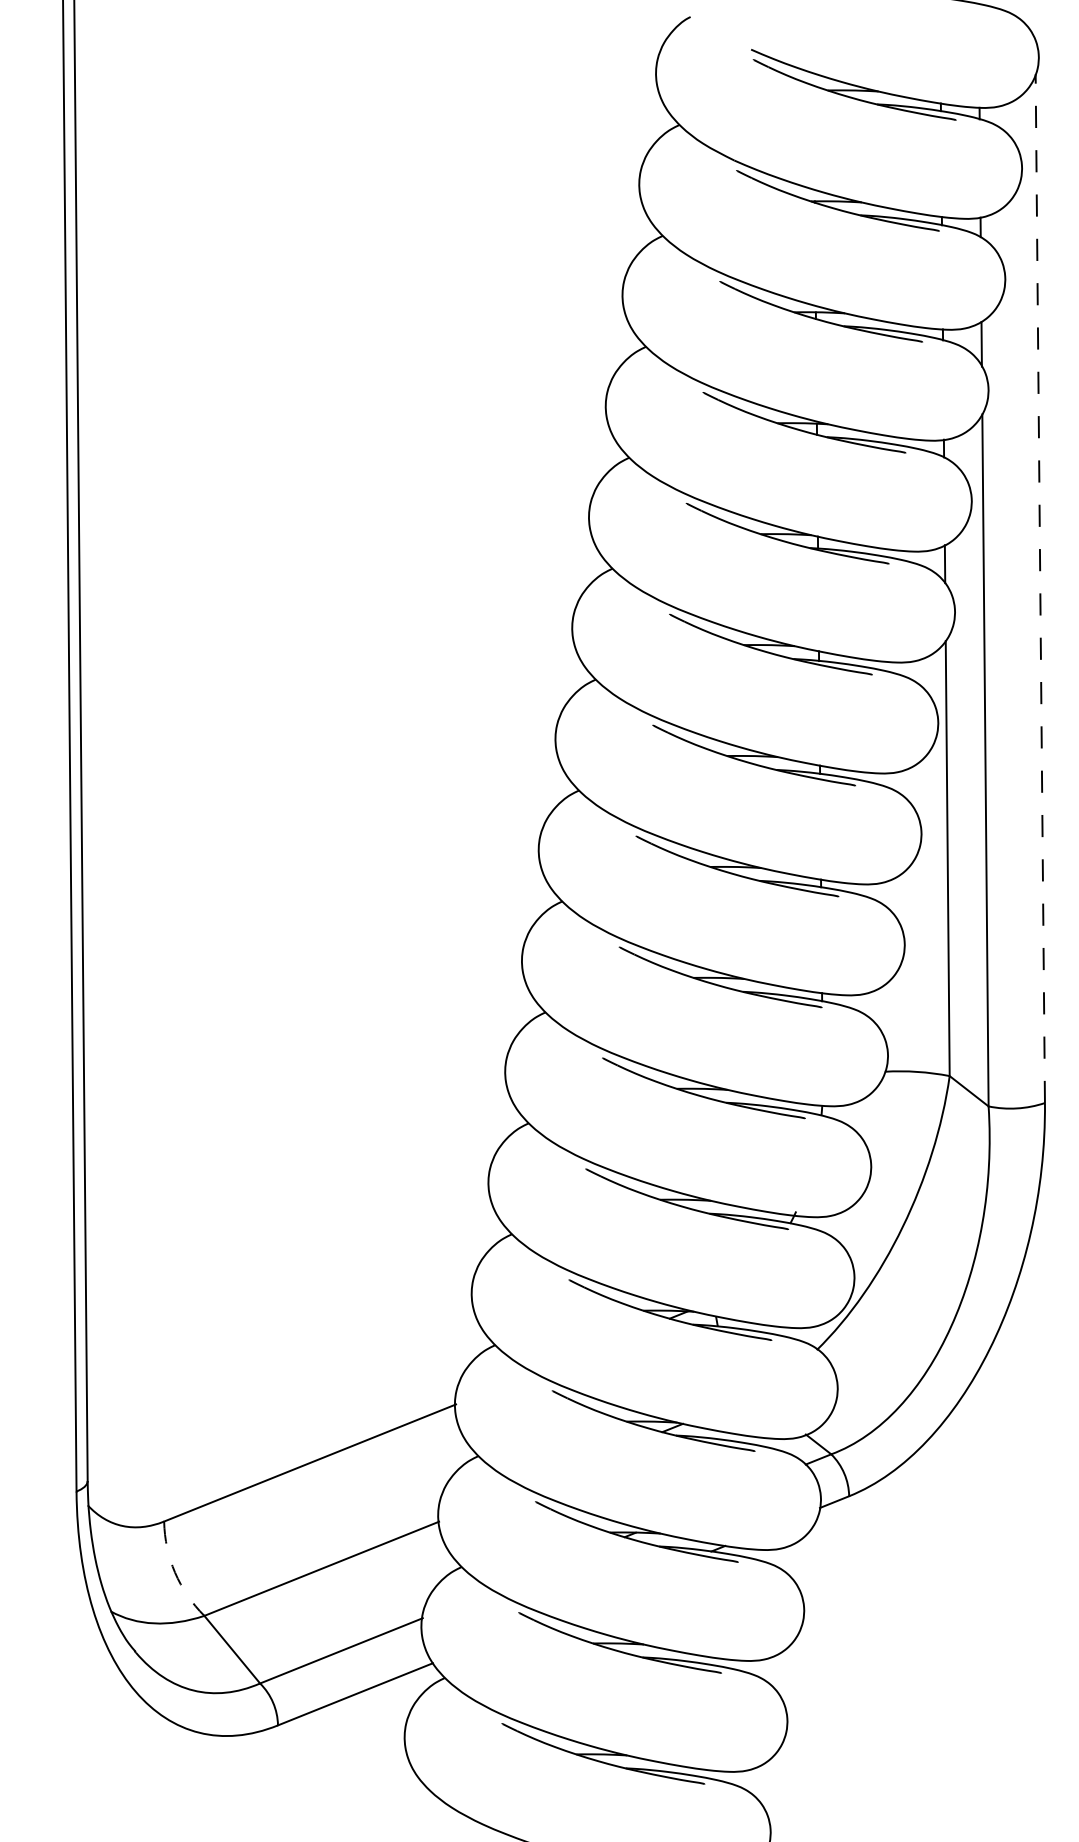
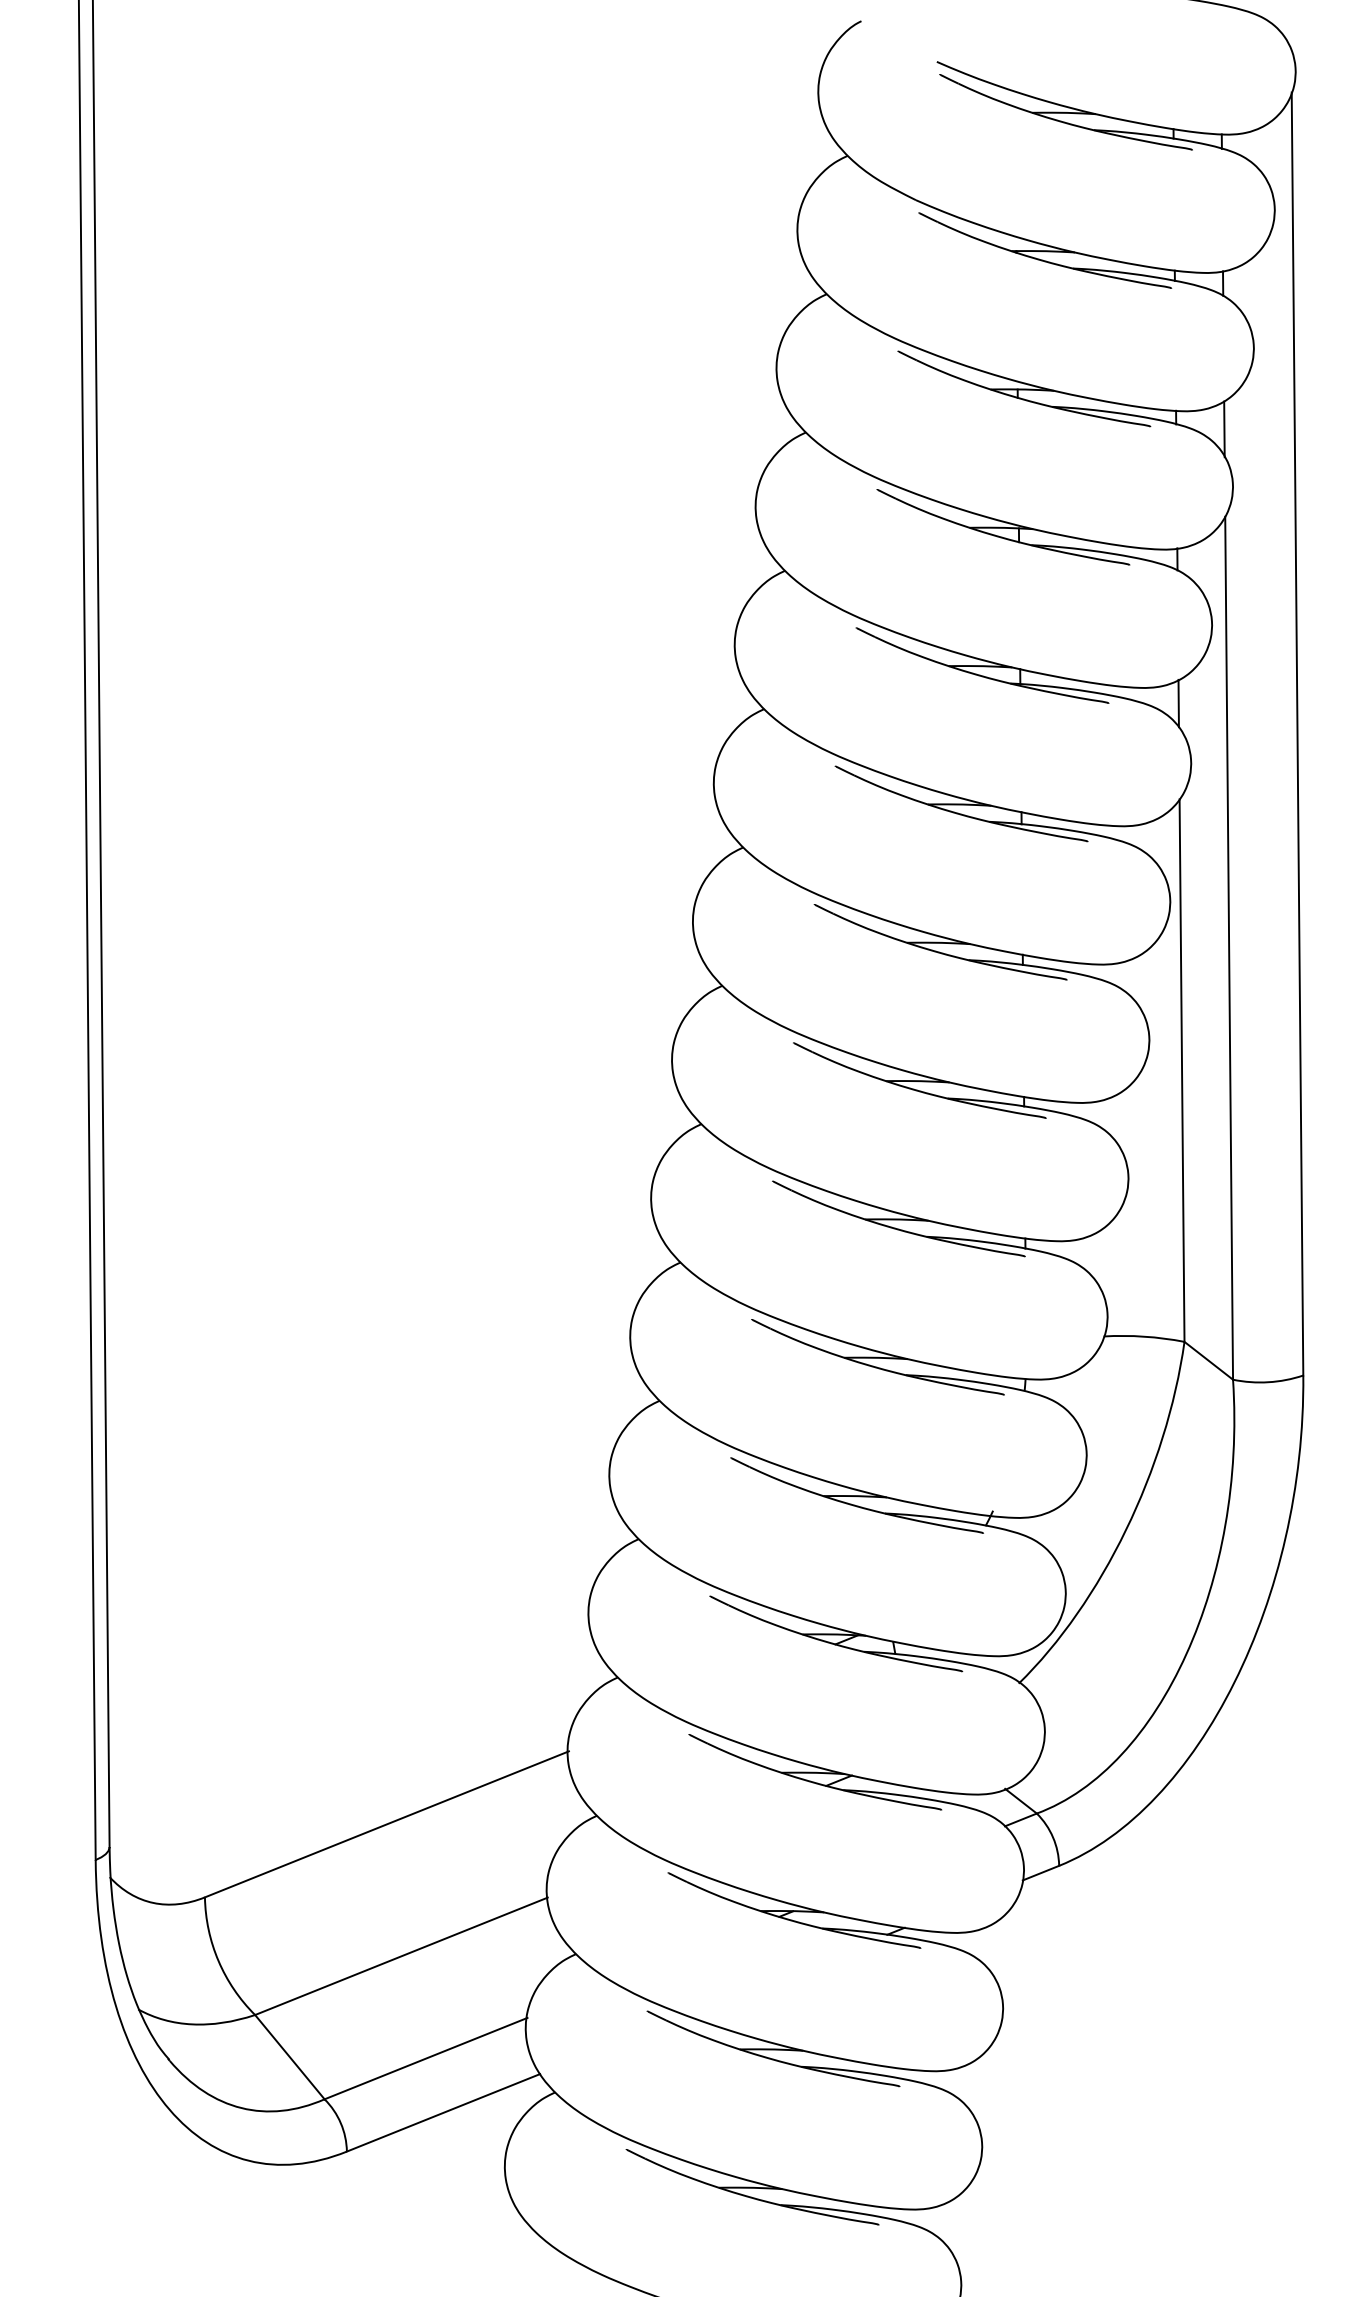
line: (1040, 588) -> (1297, 733), dashed -> solid
arc: (175, 1572) -> (219, 1960), dashed -> solid

